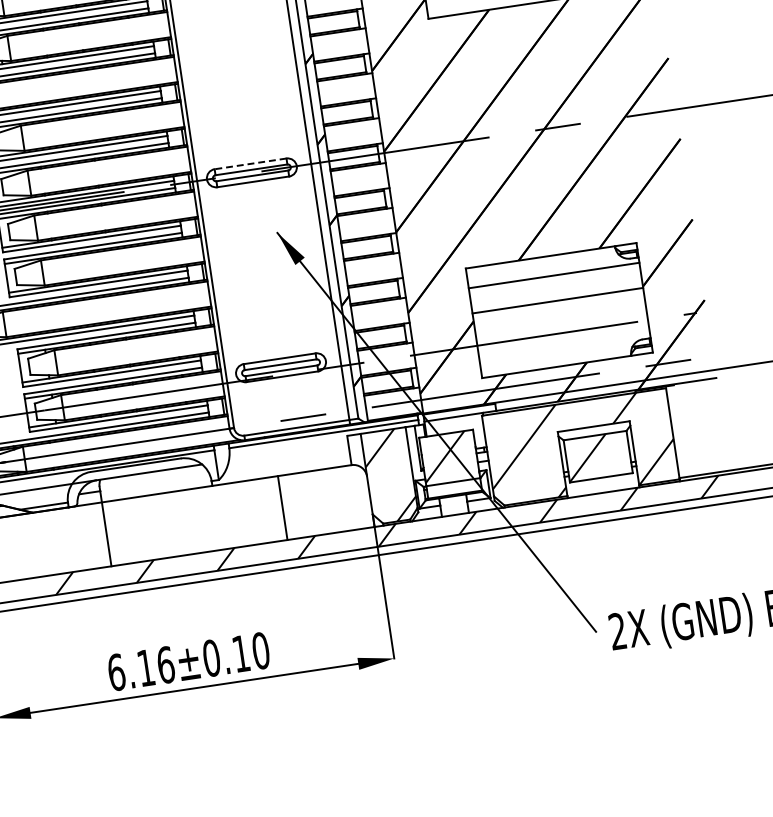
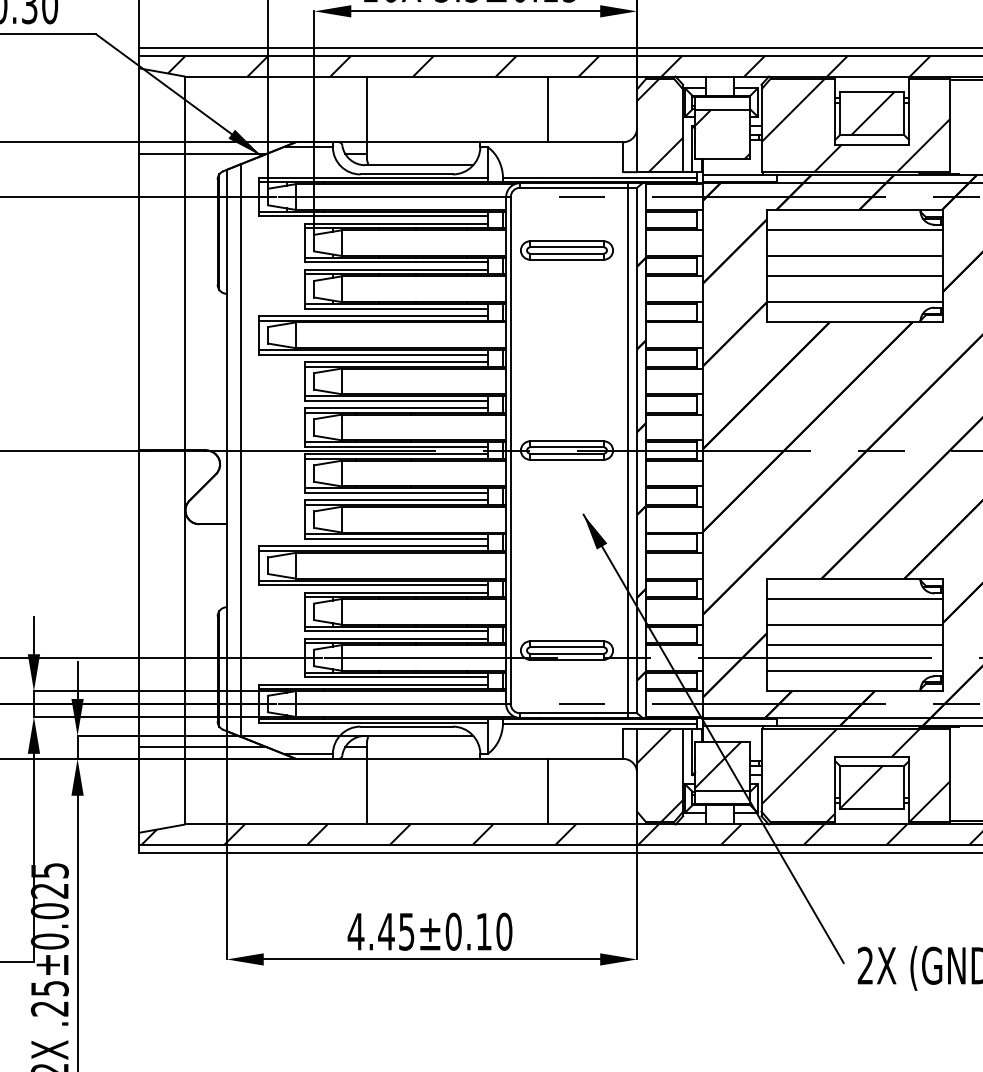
line: (251, 164) -> (567, 441), dashed -> solid
line: (560, 320) -> (854, 645), added
line: (564, 345) -> (854, 670), added
text: (140, 668) -> (380, 931), 6.16±0.10 -> 4.45±0.10

